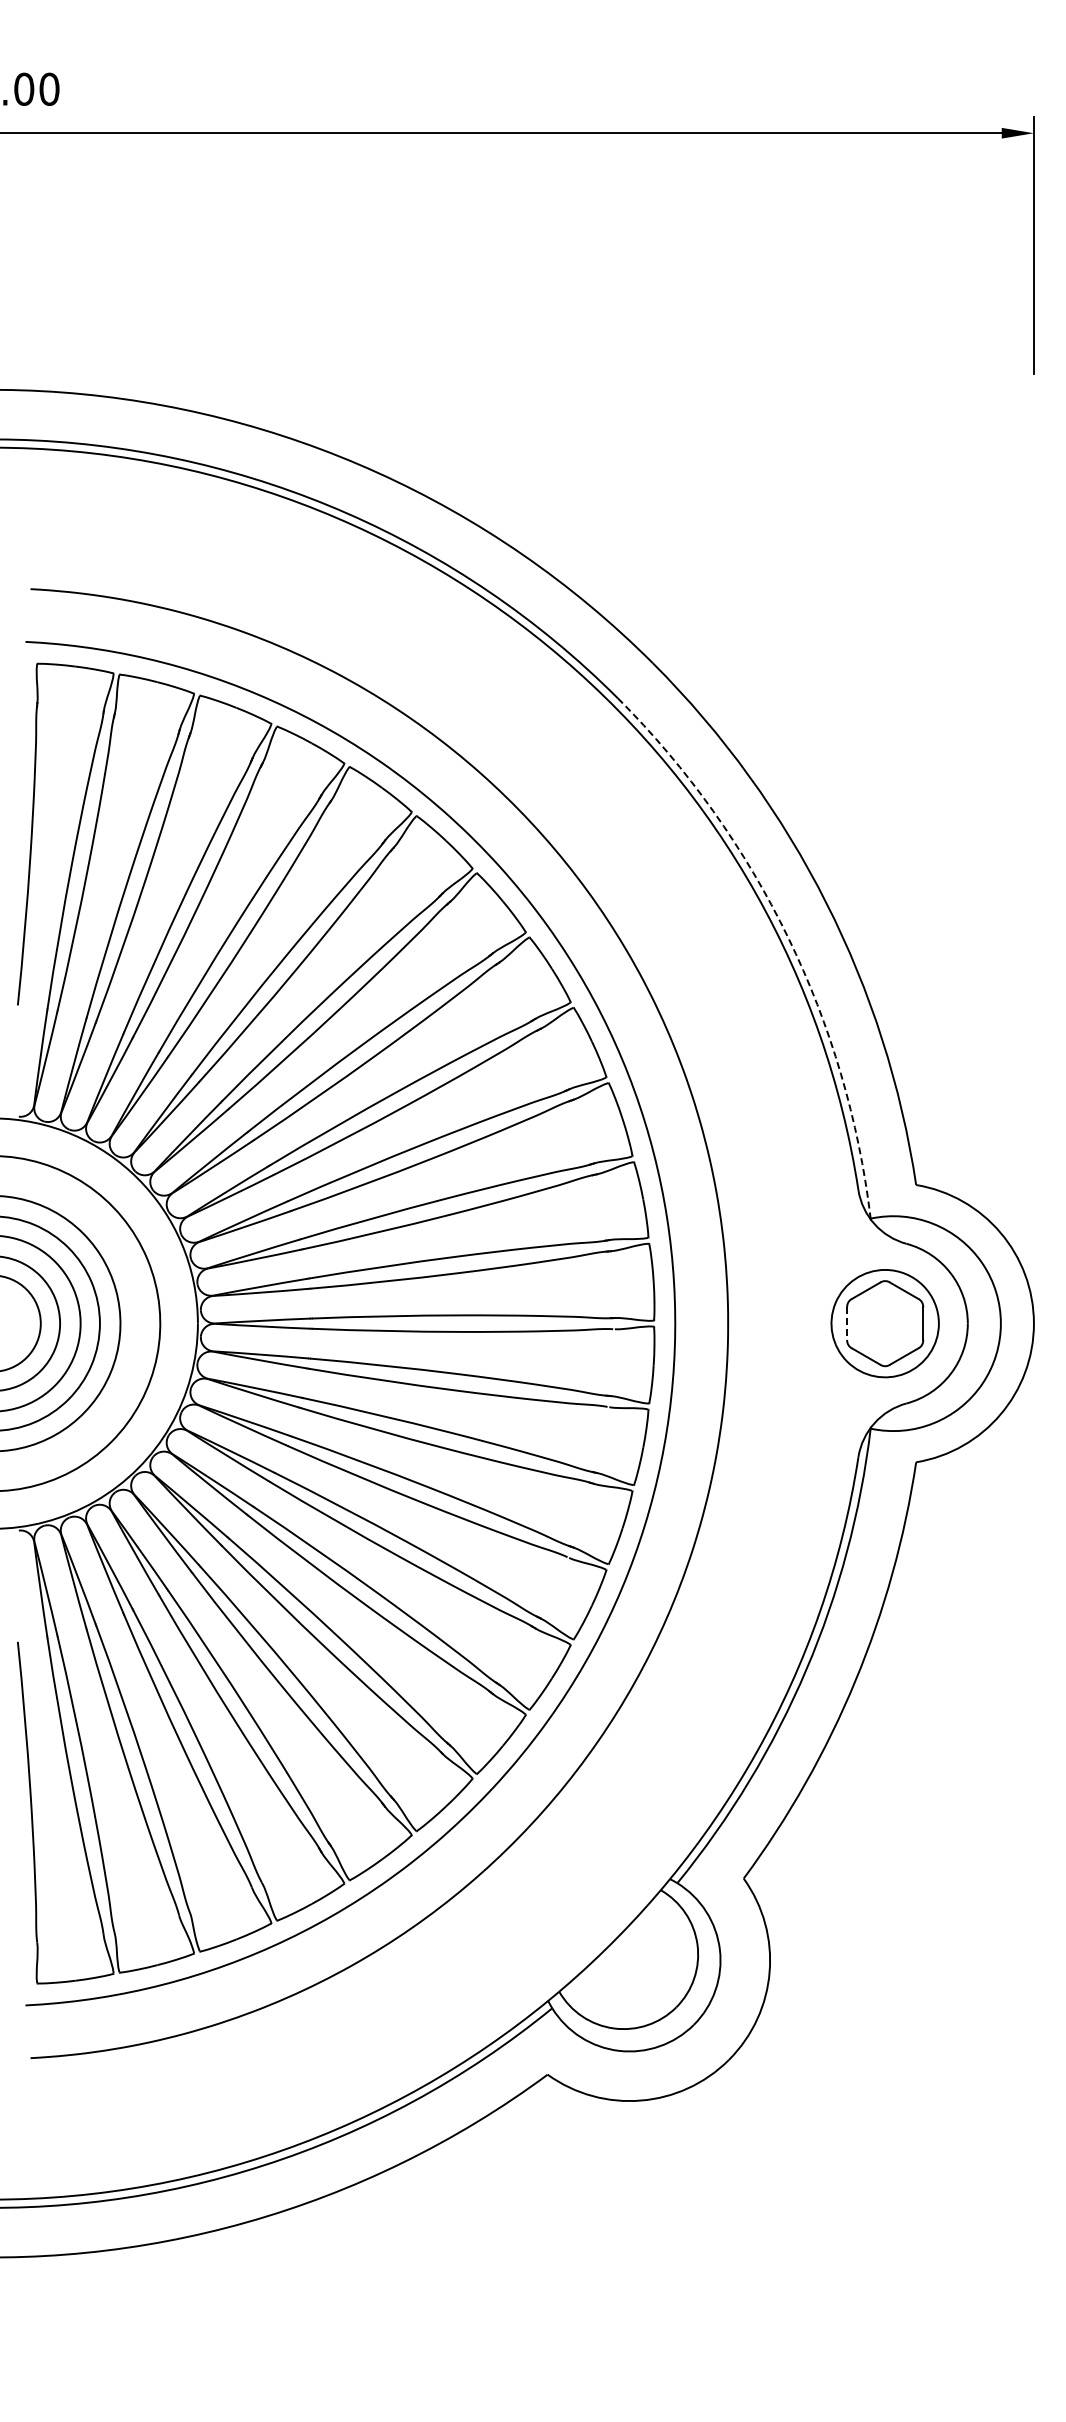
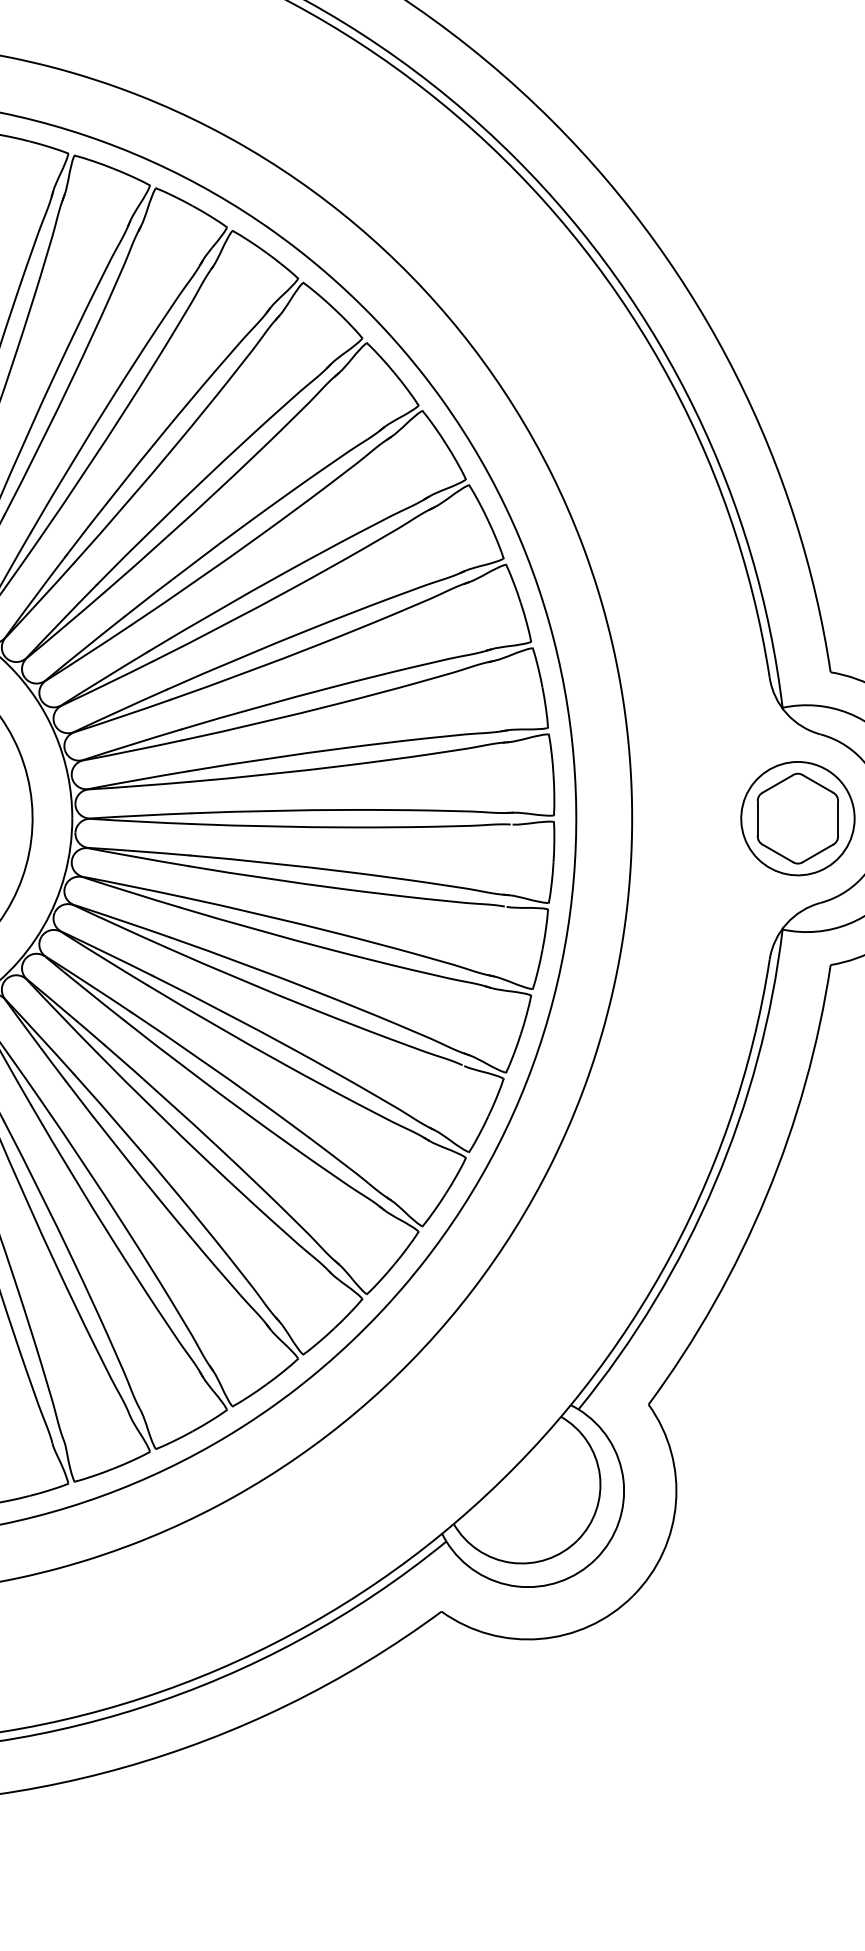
arc: (788, 937) -> (695, 410), dashed -> solid
line: (847, 1324) -> (758, 819), dashed -> solid

